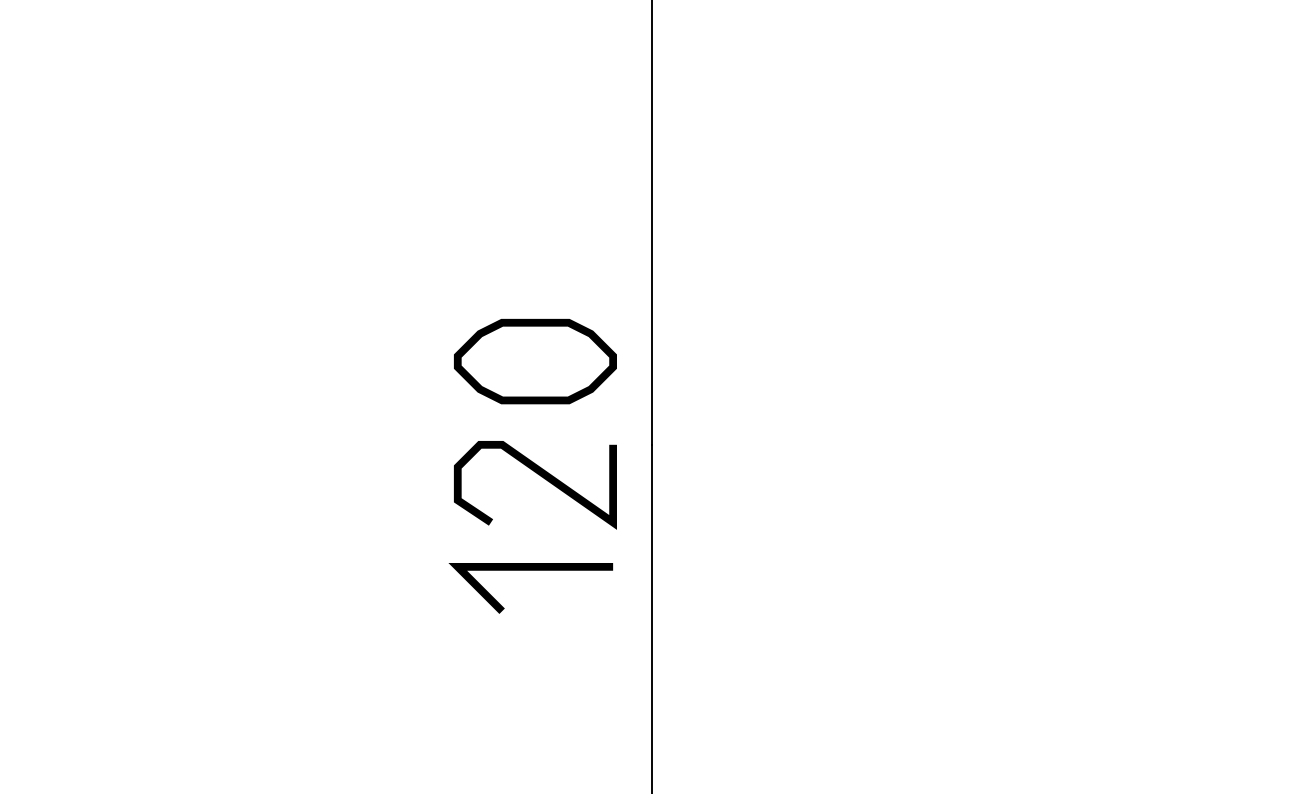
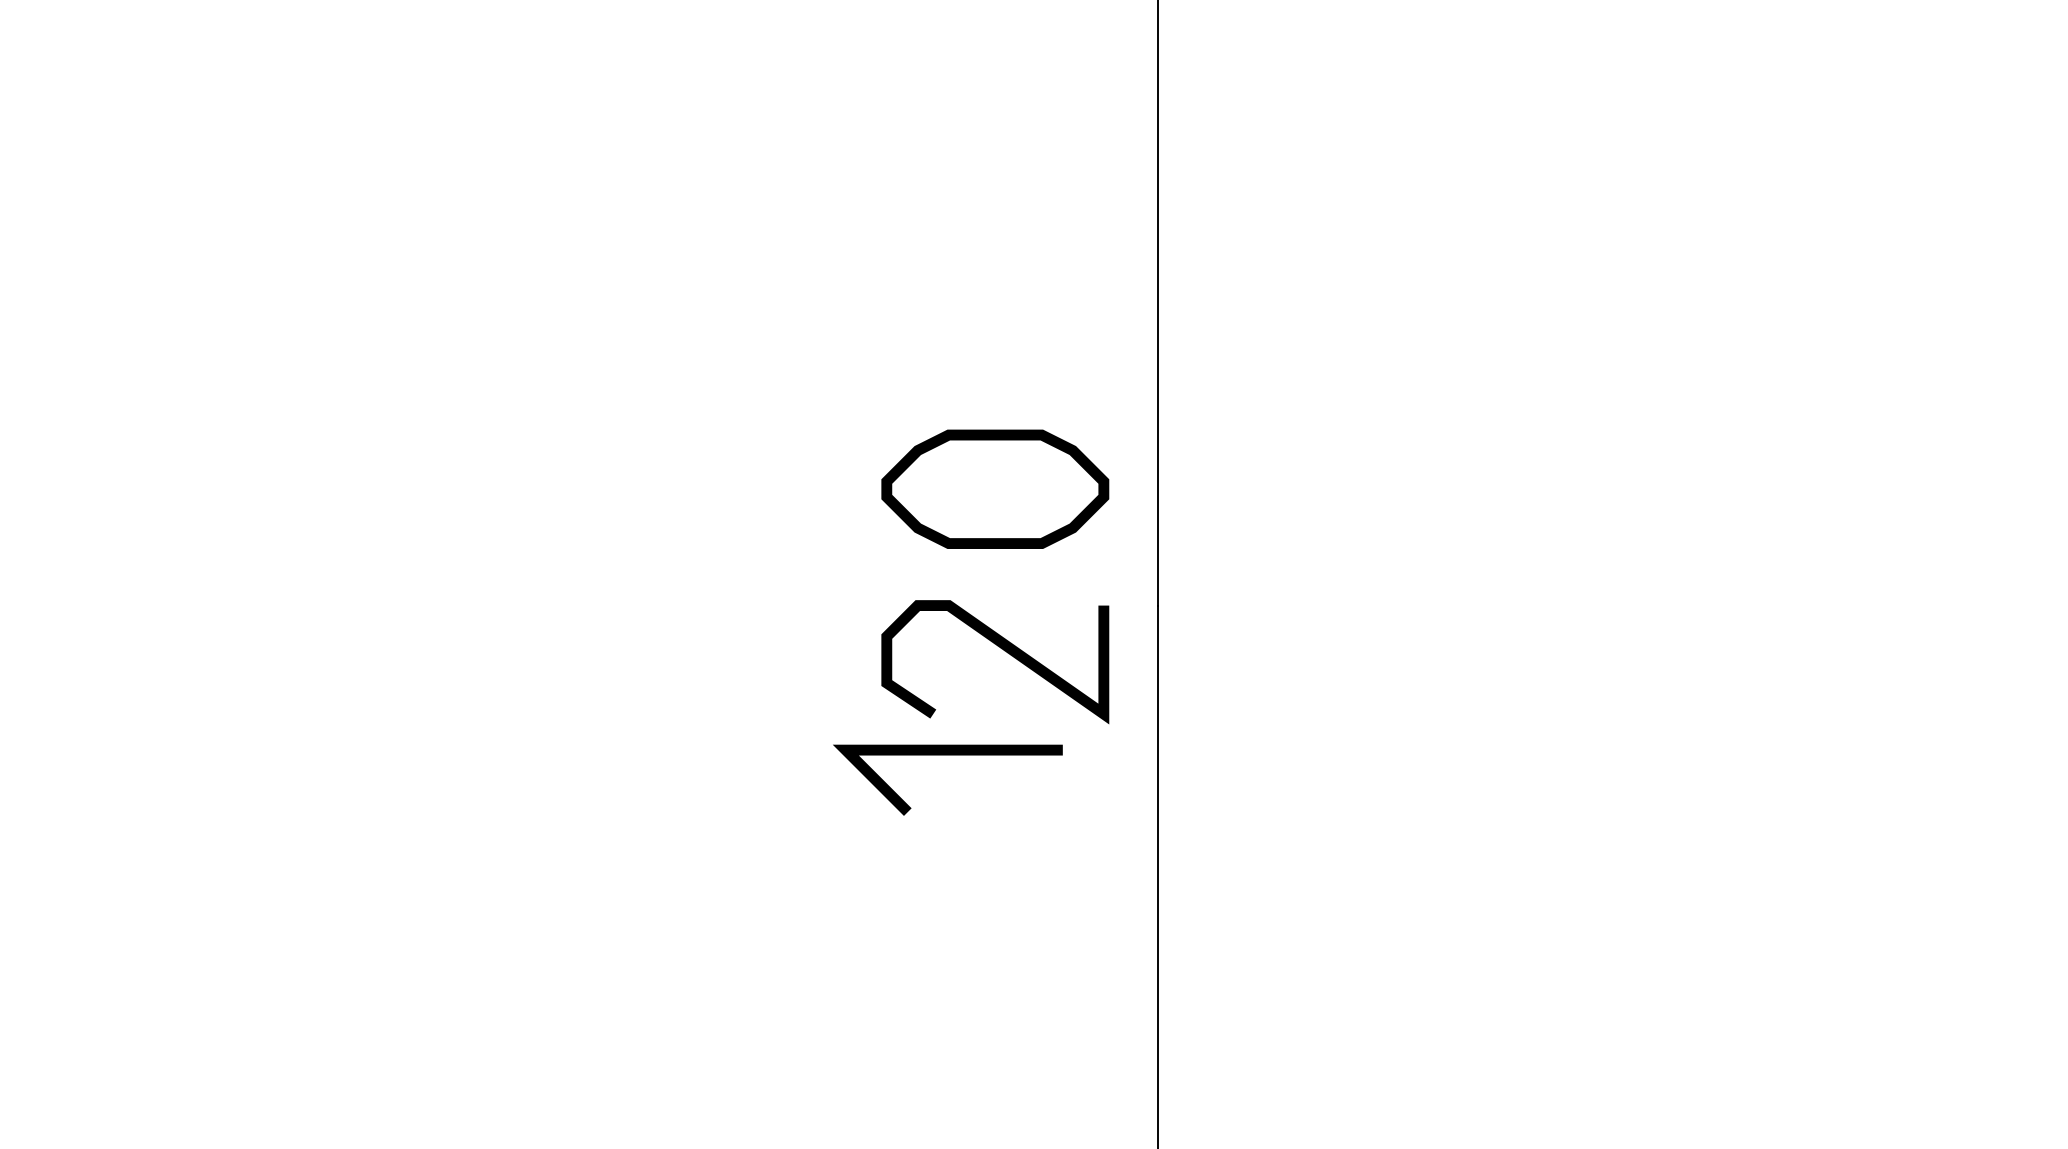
line: (530, 570) -> (947, 755), moved

